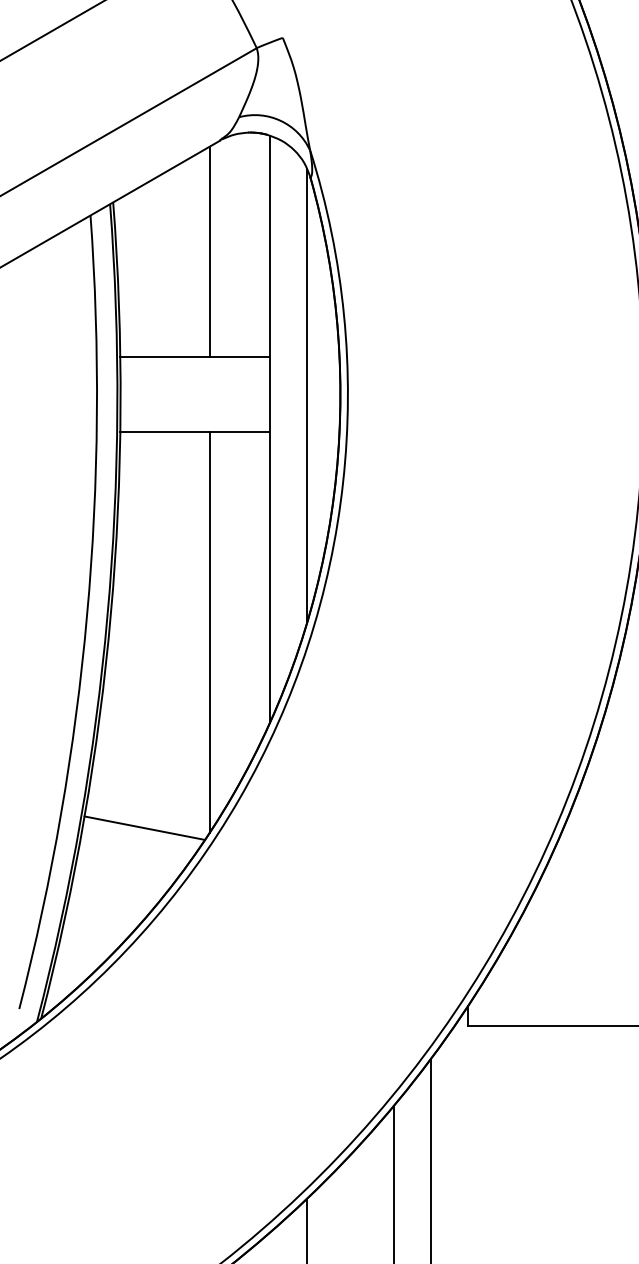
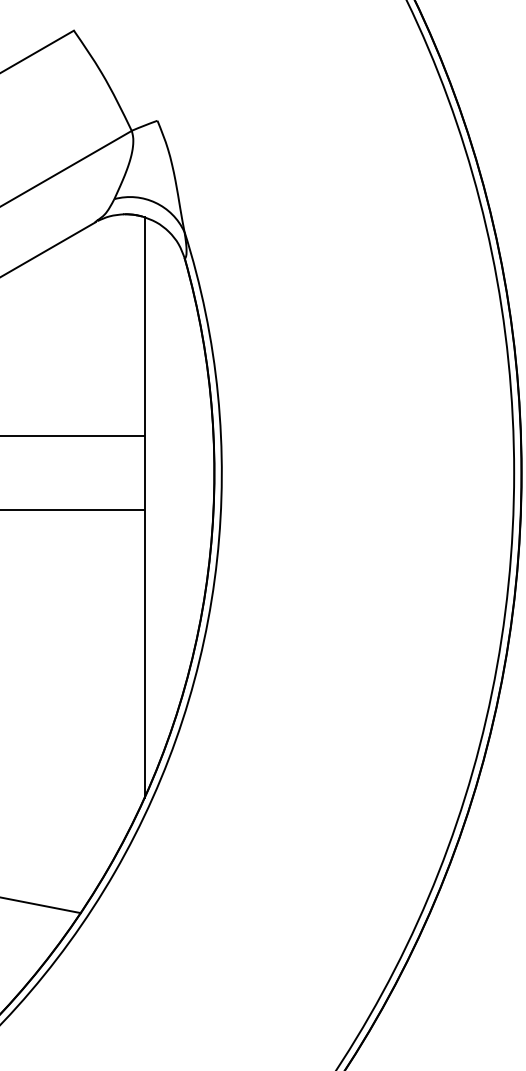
line: (209, 251) -> (85, 331), removed
line: (307, 395) -> (181, 474), removed
line: (209, 631) -> (85, 707), removed

